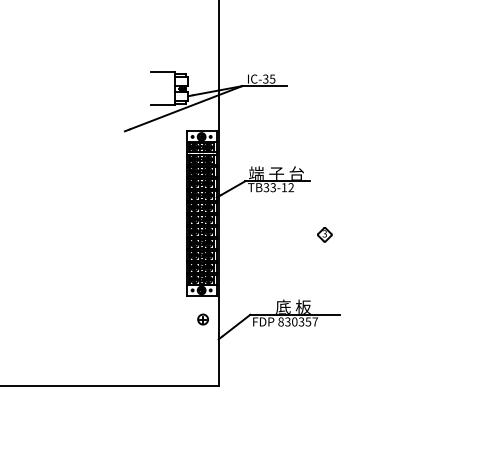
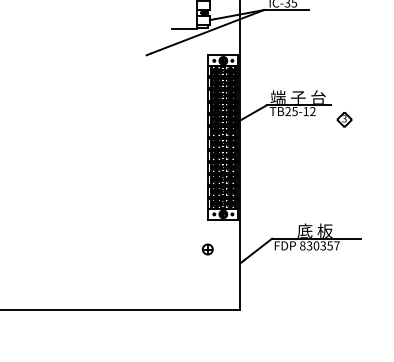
text: (269, 187) -> (291, 111), TB33-12 -> TB25-12
part: (324, 234) -> (344, 119), moved
part: (202, 319) -> (207, 249), moved

